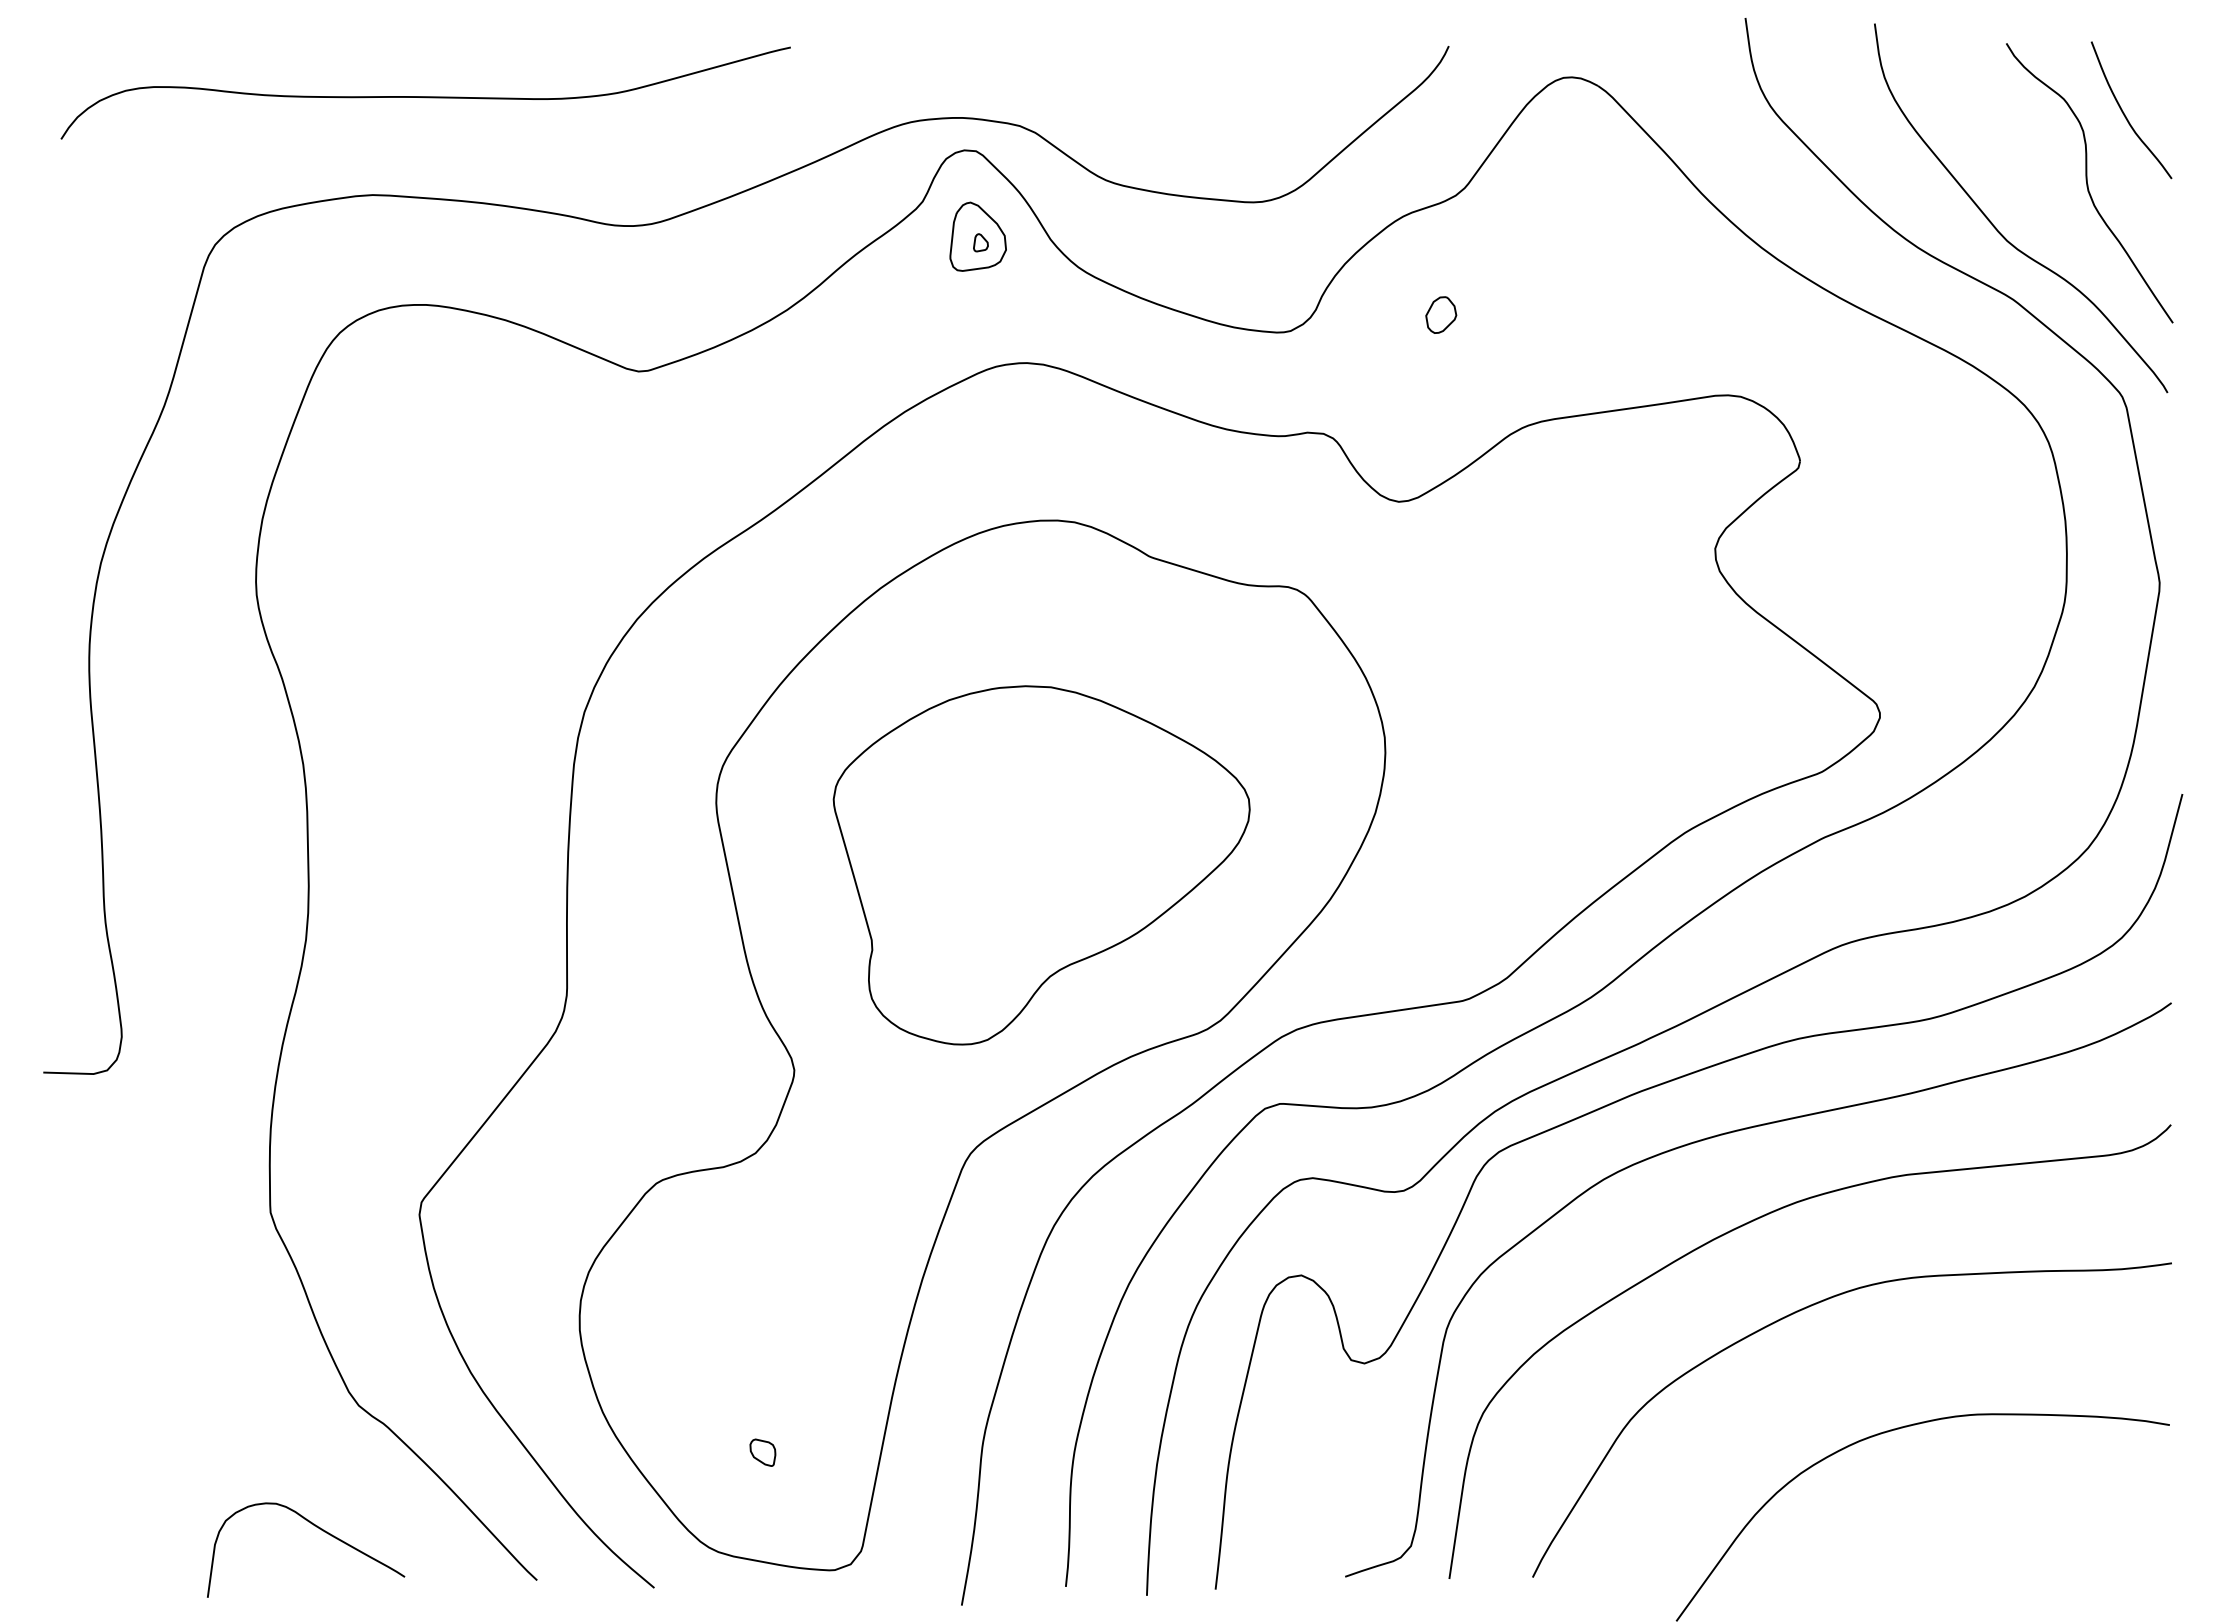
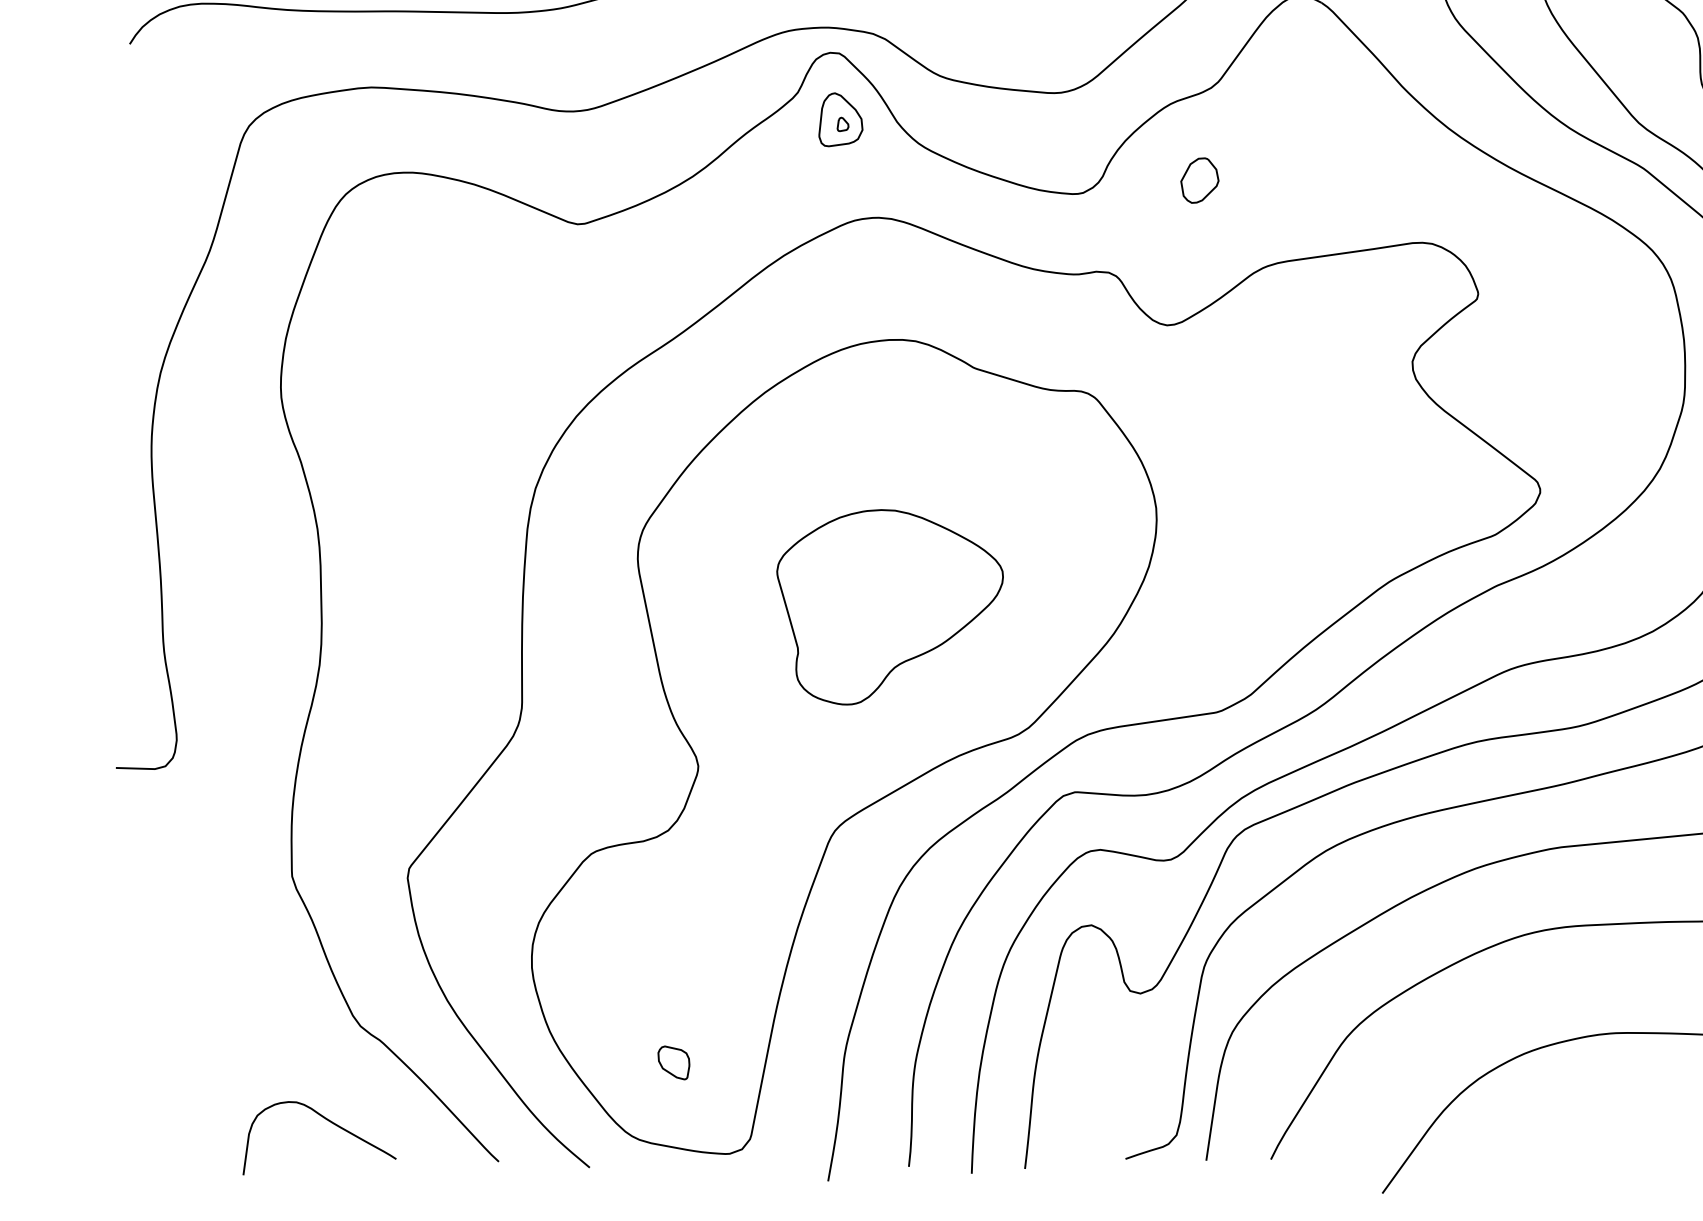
part: (1441, 314) -> (1200, 180), size x1.6
part: (1041, 865) -> (890, 607), size x0.7
part: (762, 1452) -> (673, 1062), size x1.6

